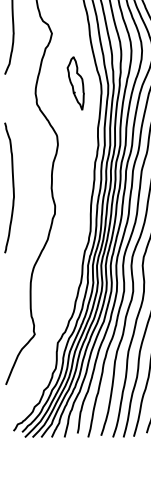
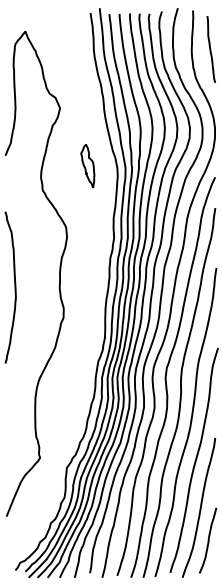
part: (75, 82) -> (87, 165), size x0.7

